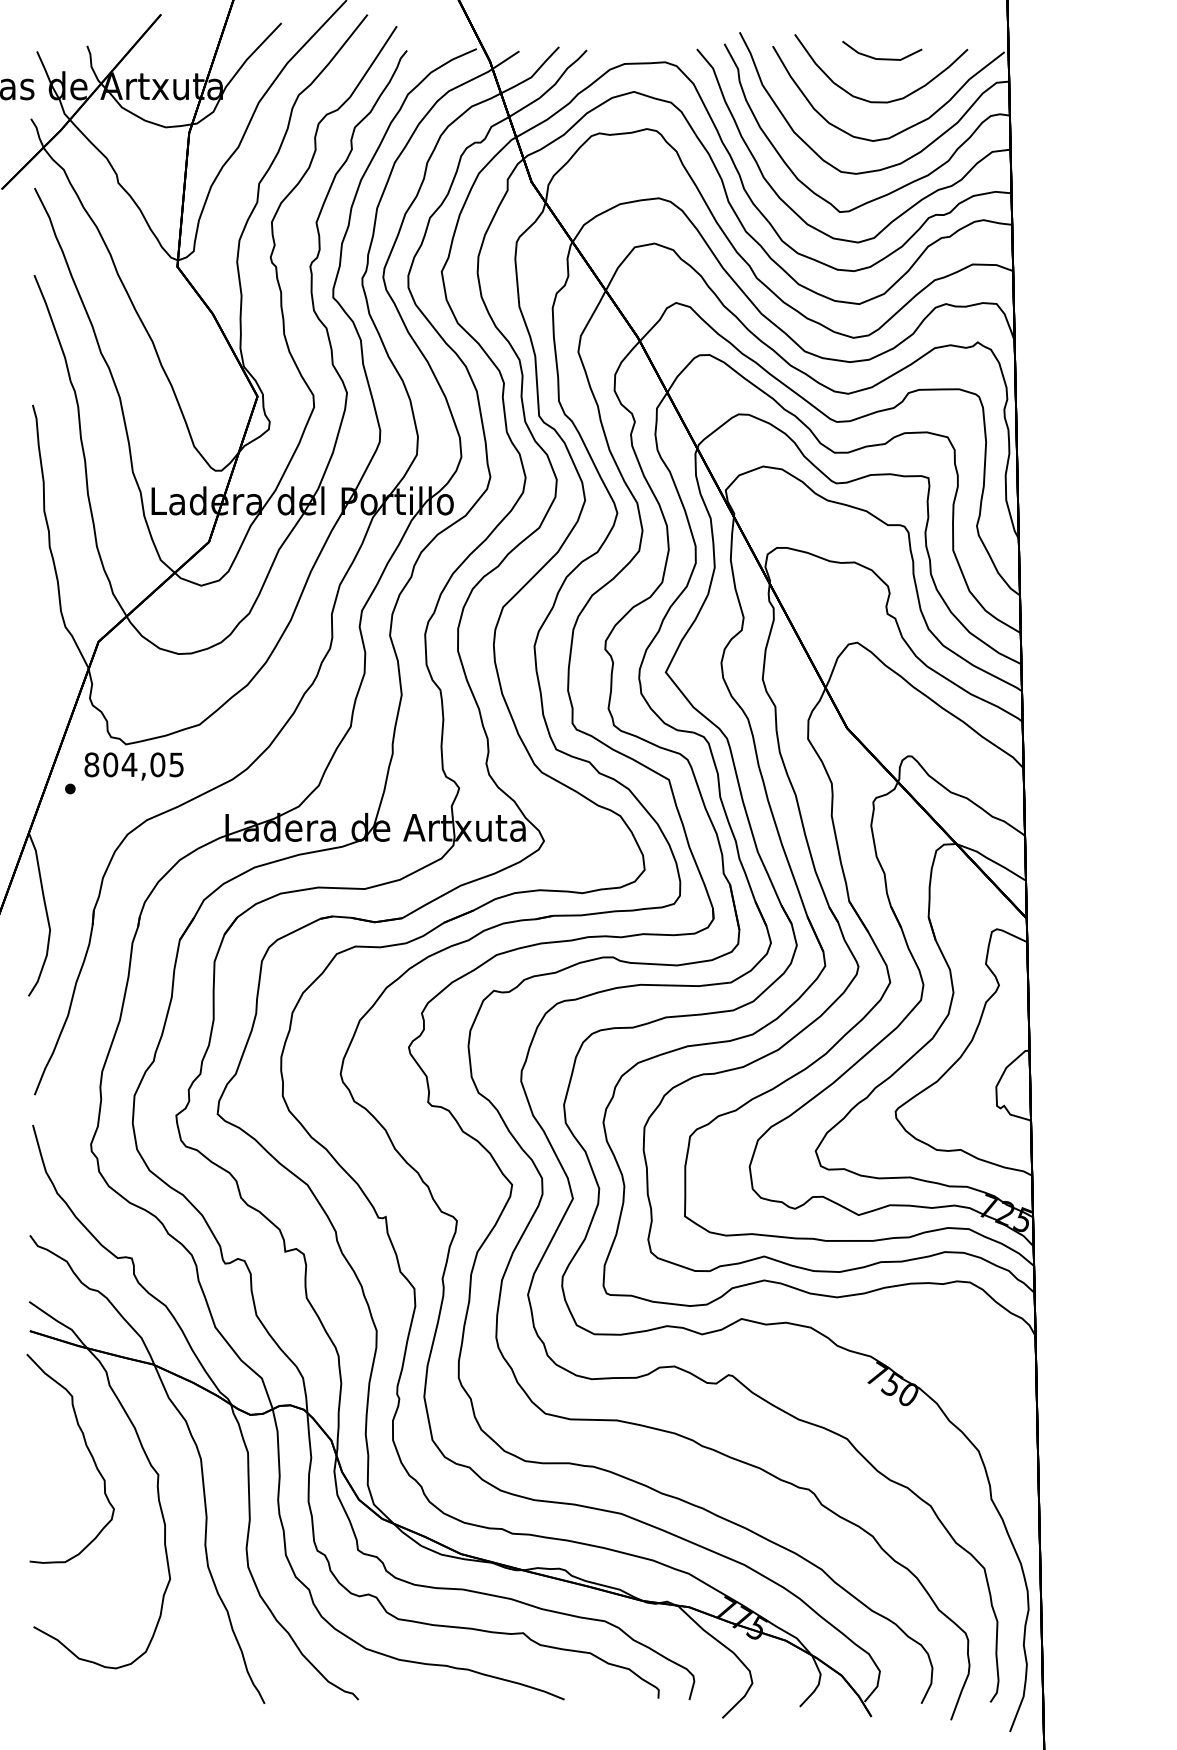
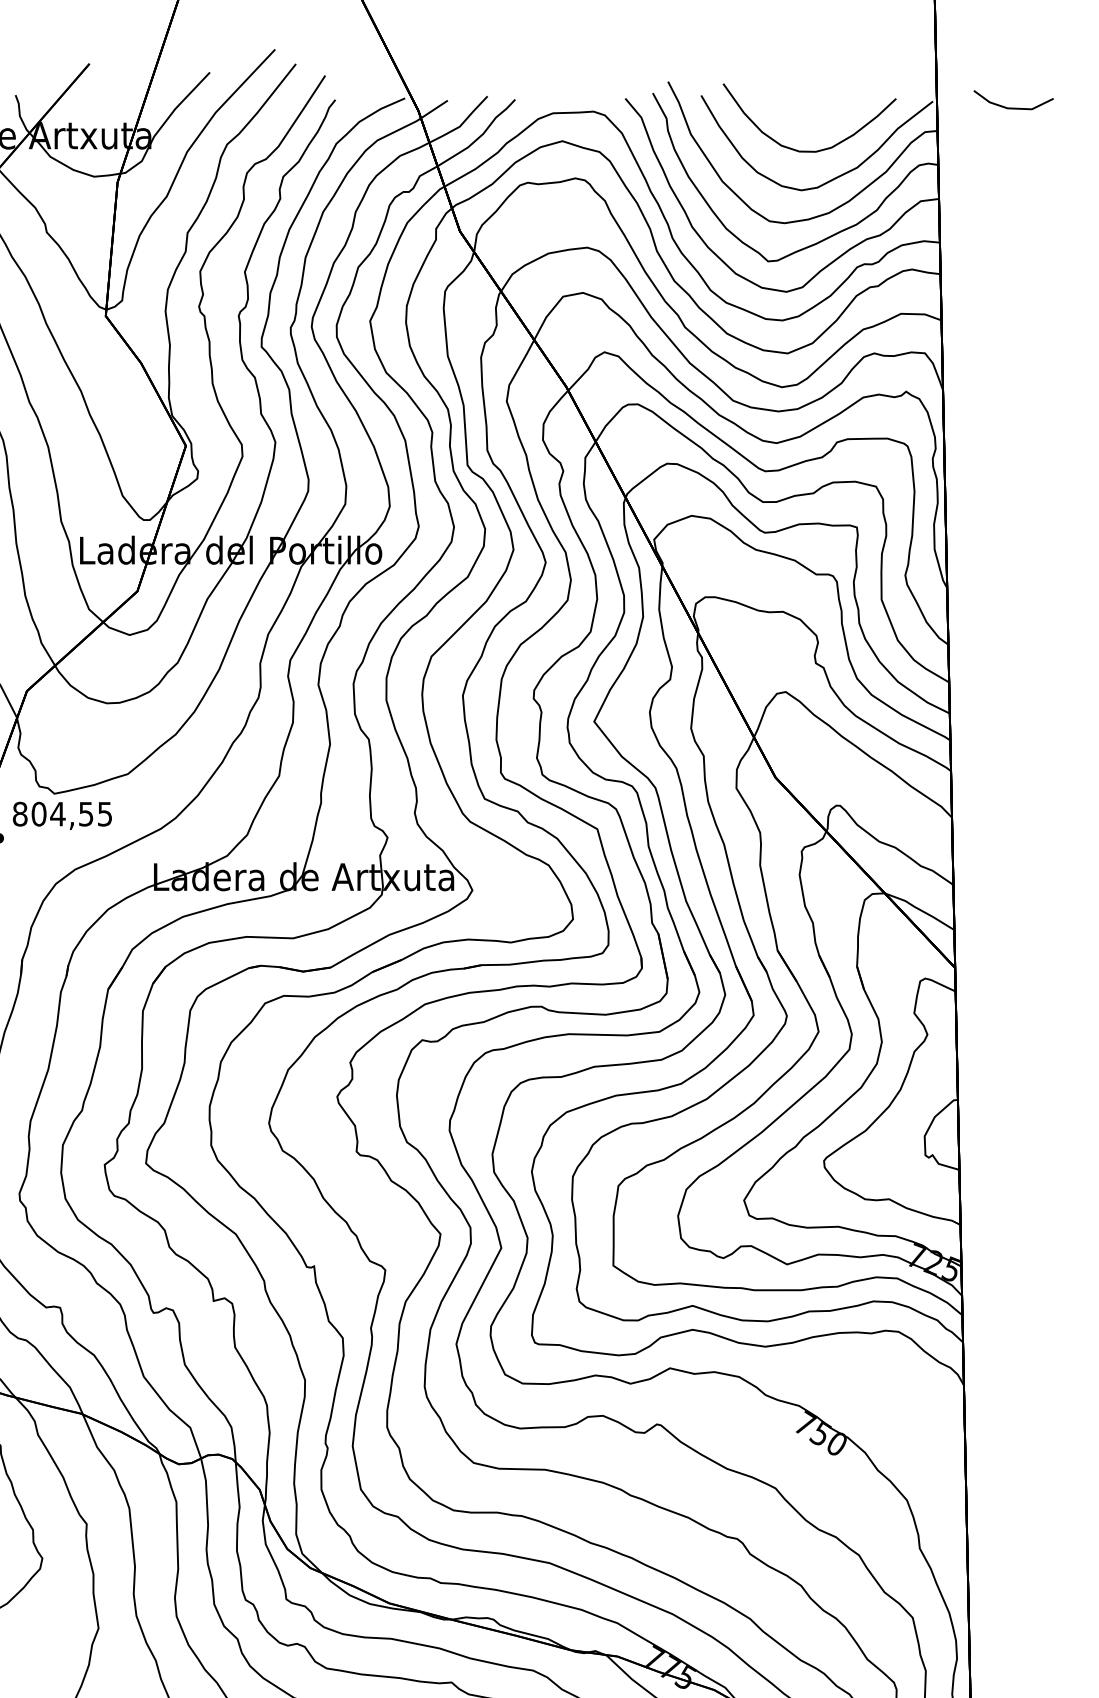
line: (882, 58) -> (1013, 107), moved
text: (157, 764) -> (85, 813), 804,05 -> 804,55

